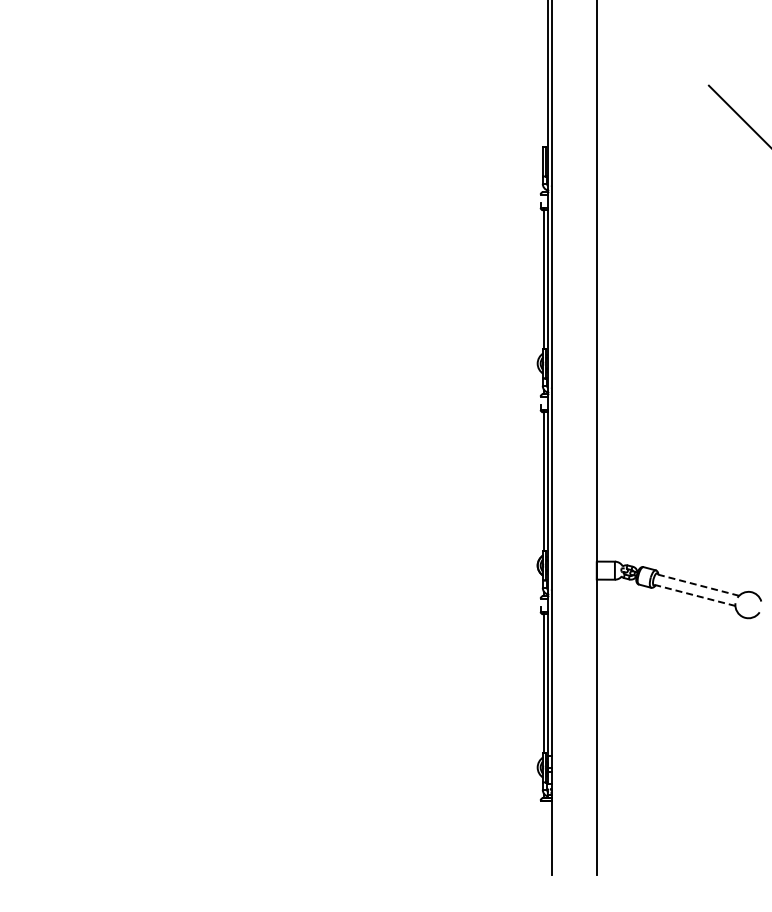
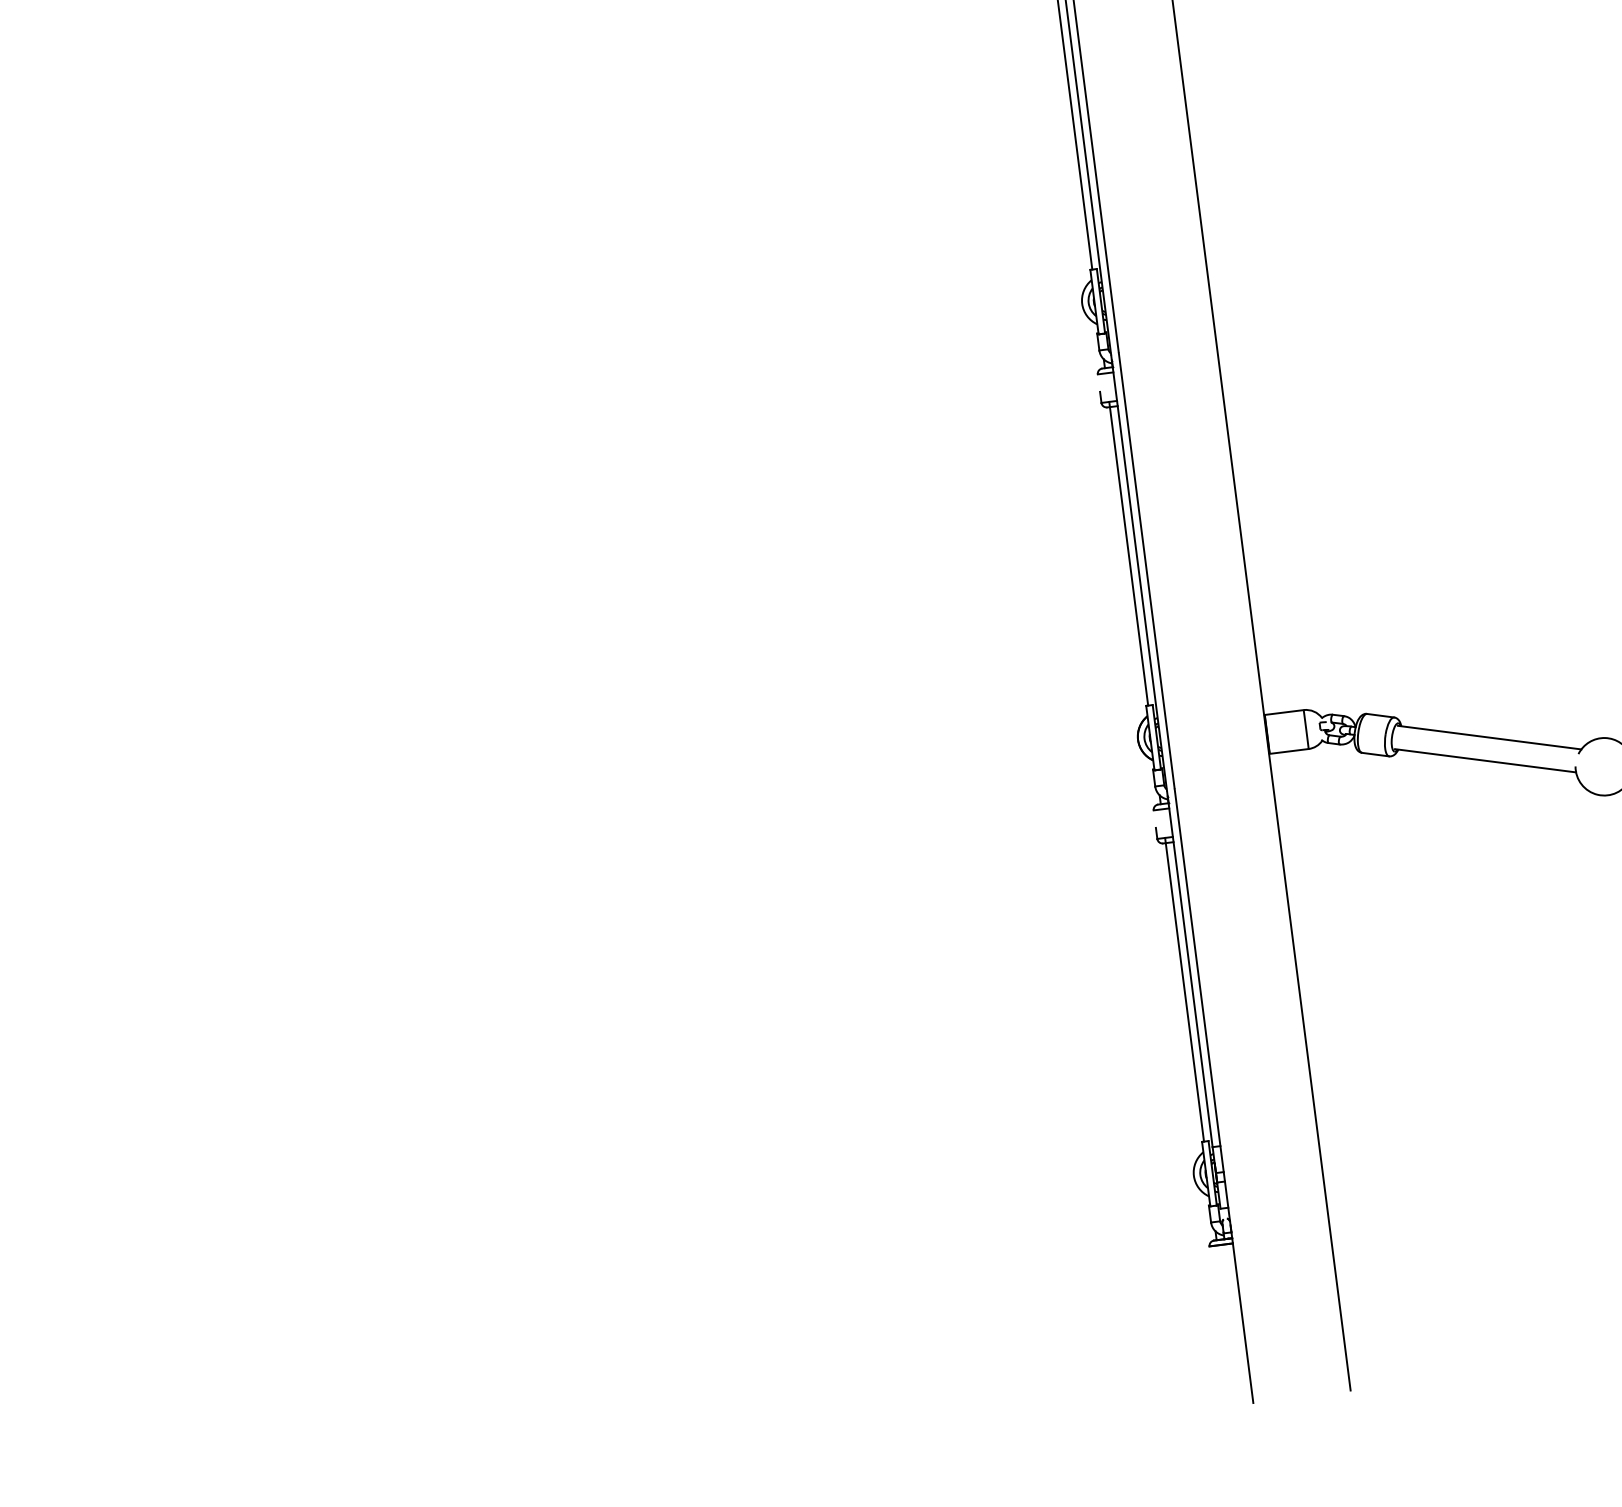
line: (697, 584) -> (1488, 736), dashed -> solid
line: (694, 595) -> (1484, 761), dashed -> solid

